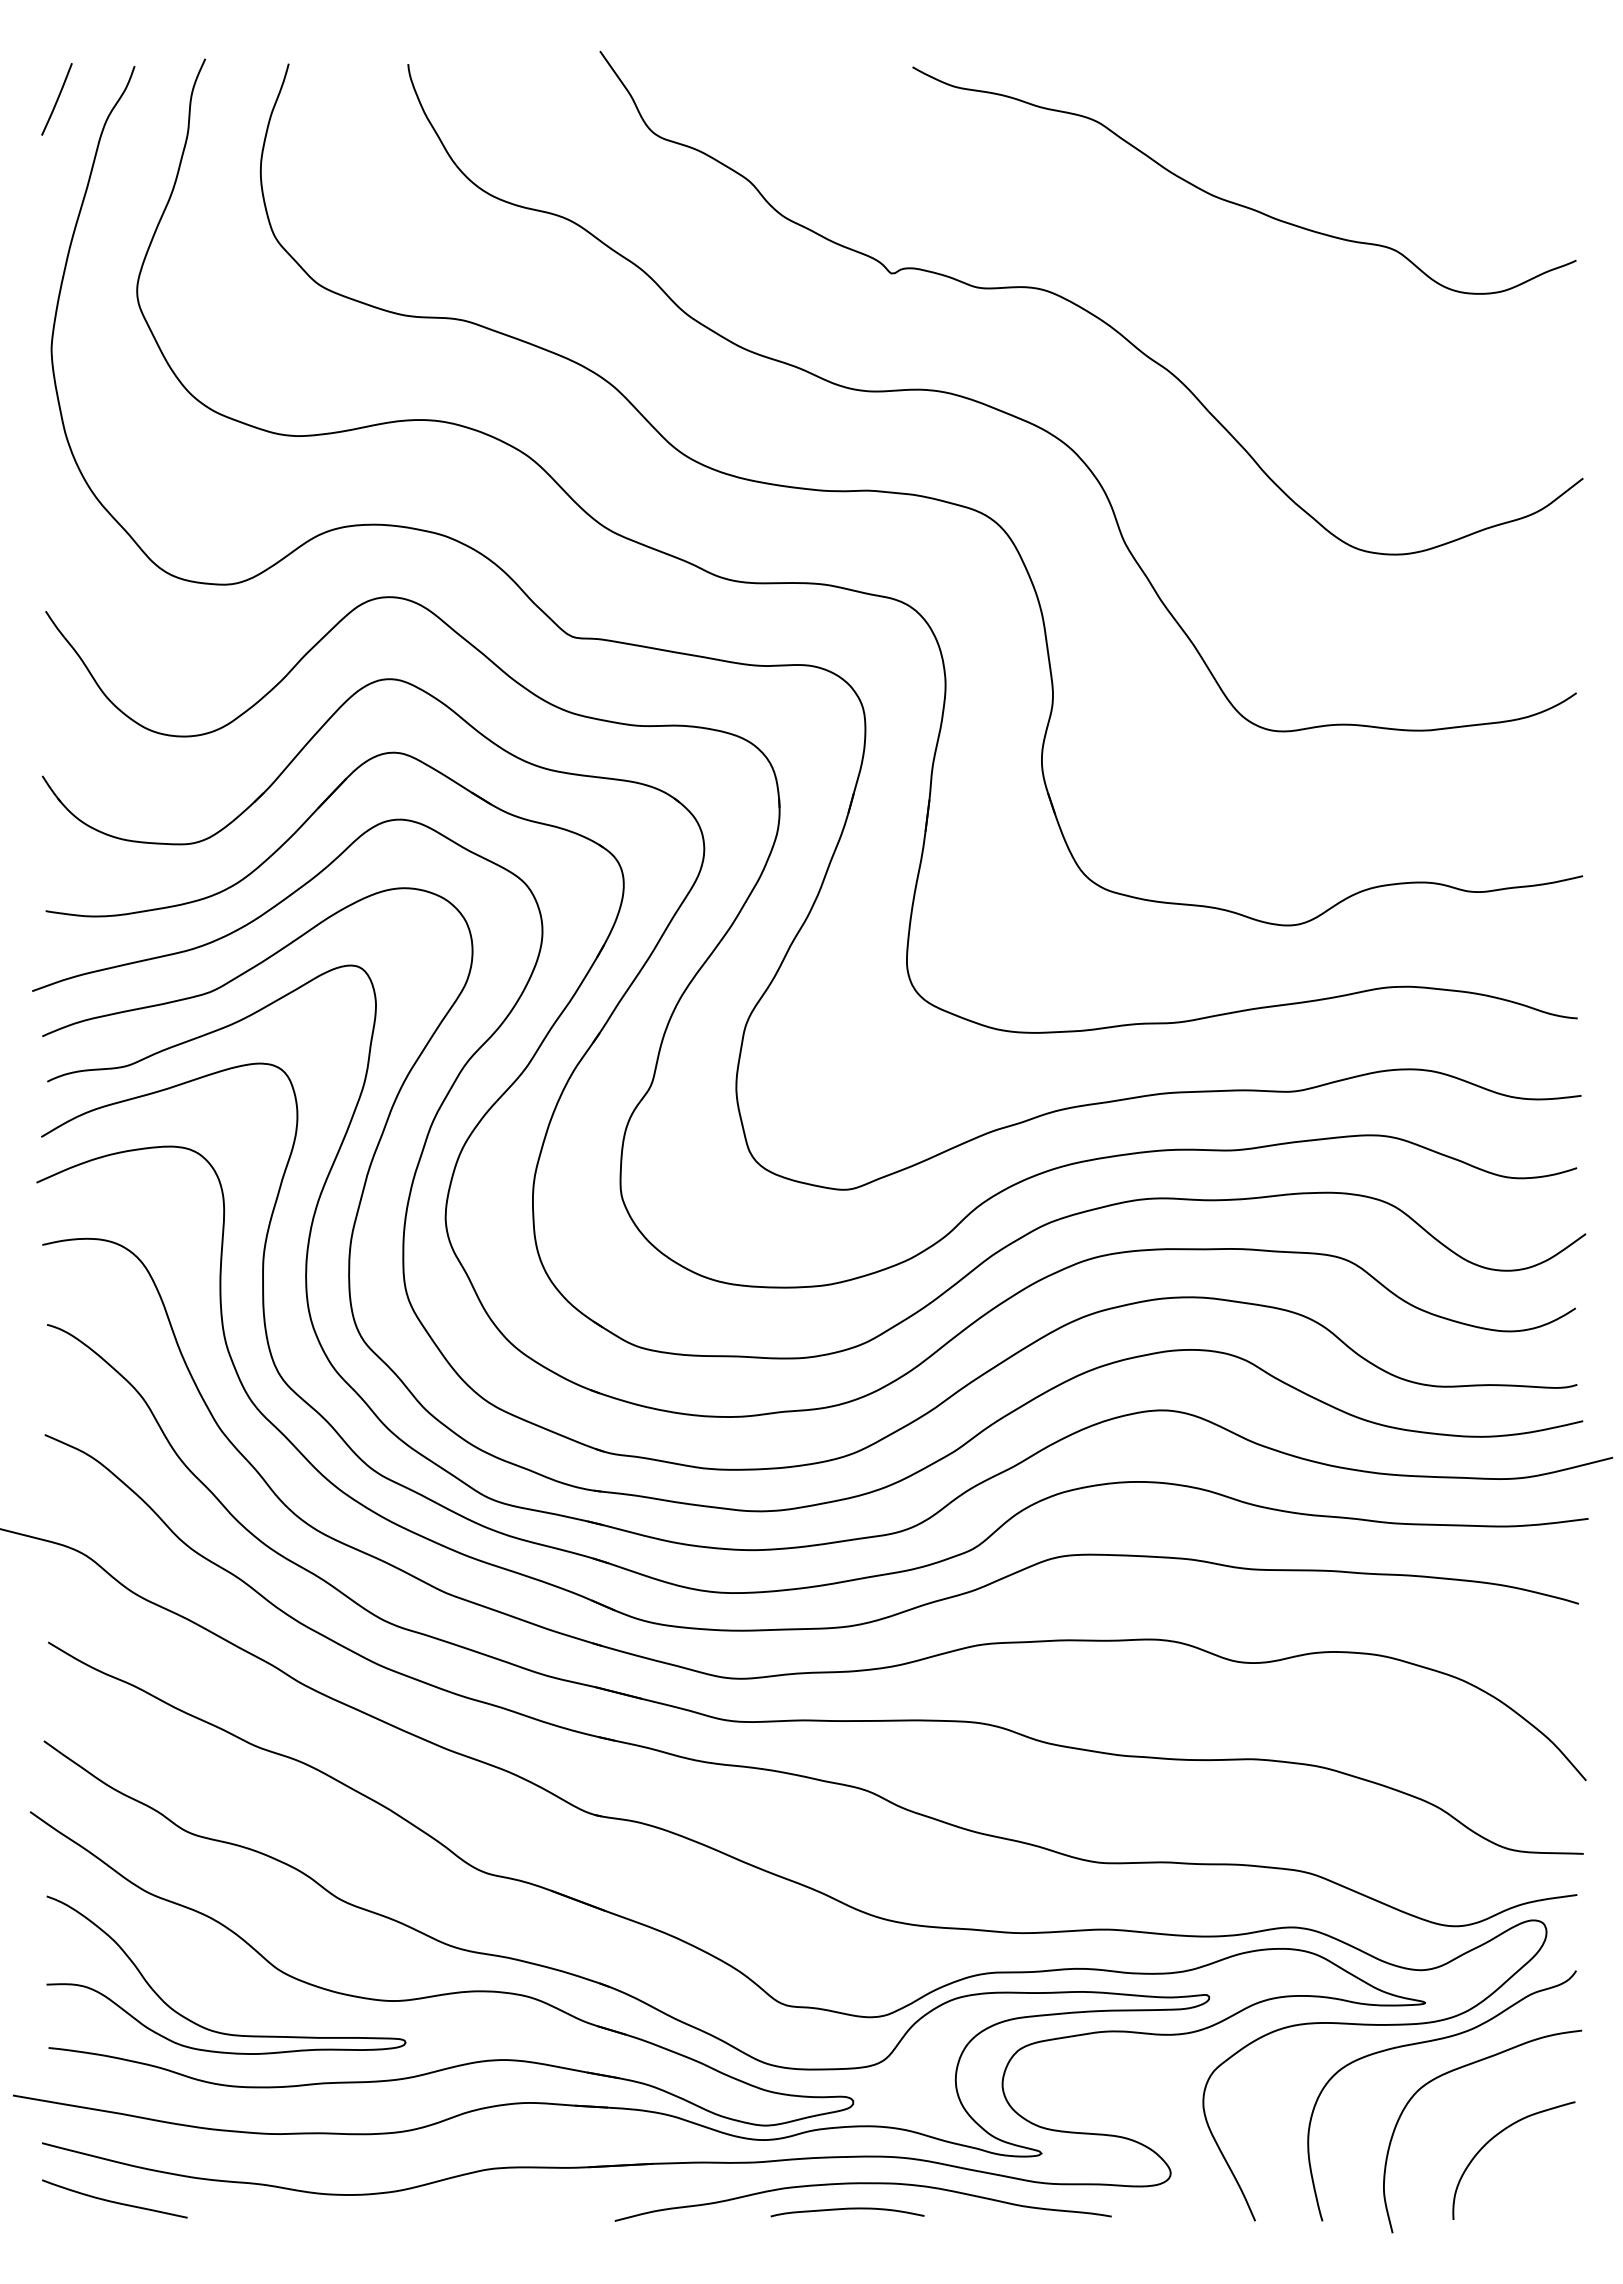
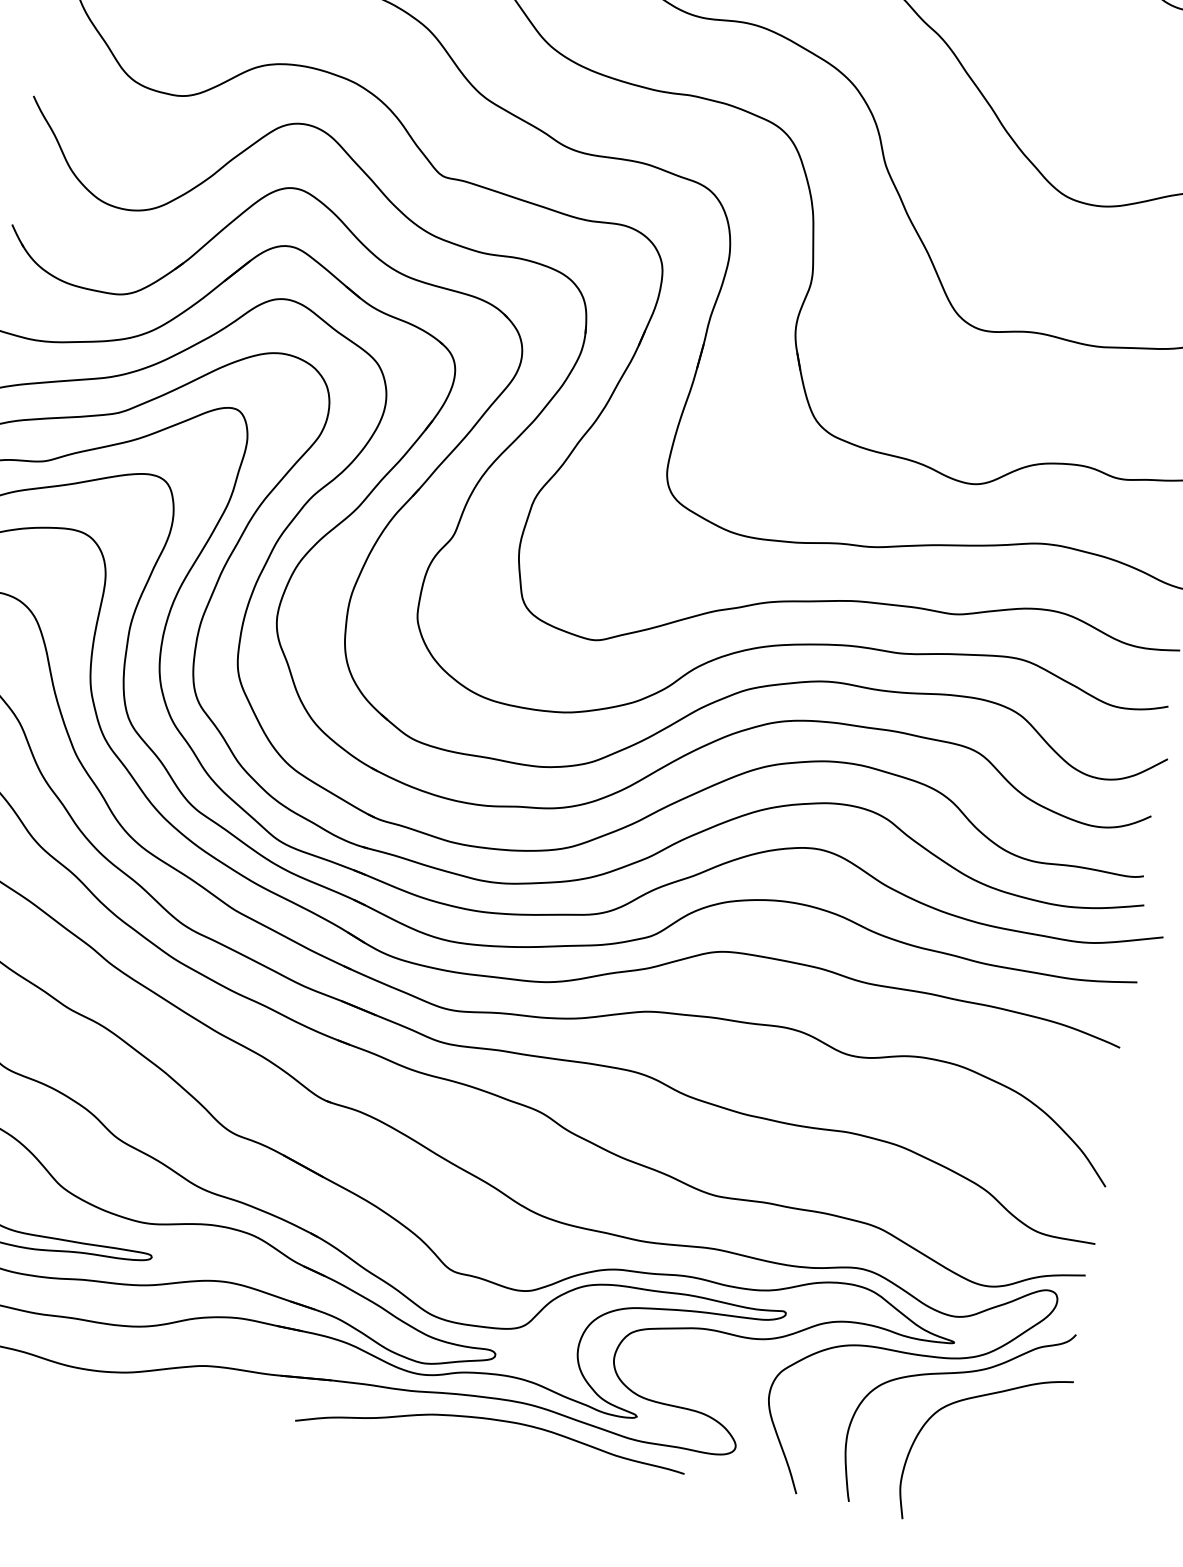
curve: (1495, 2137) -> (993, 1455), removed
curve: (847, 2209) -> (478, 1438), removed

